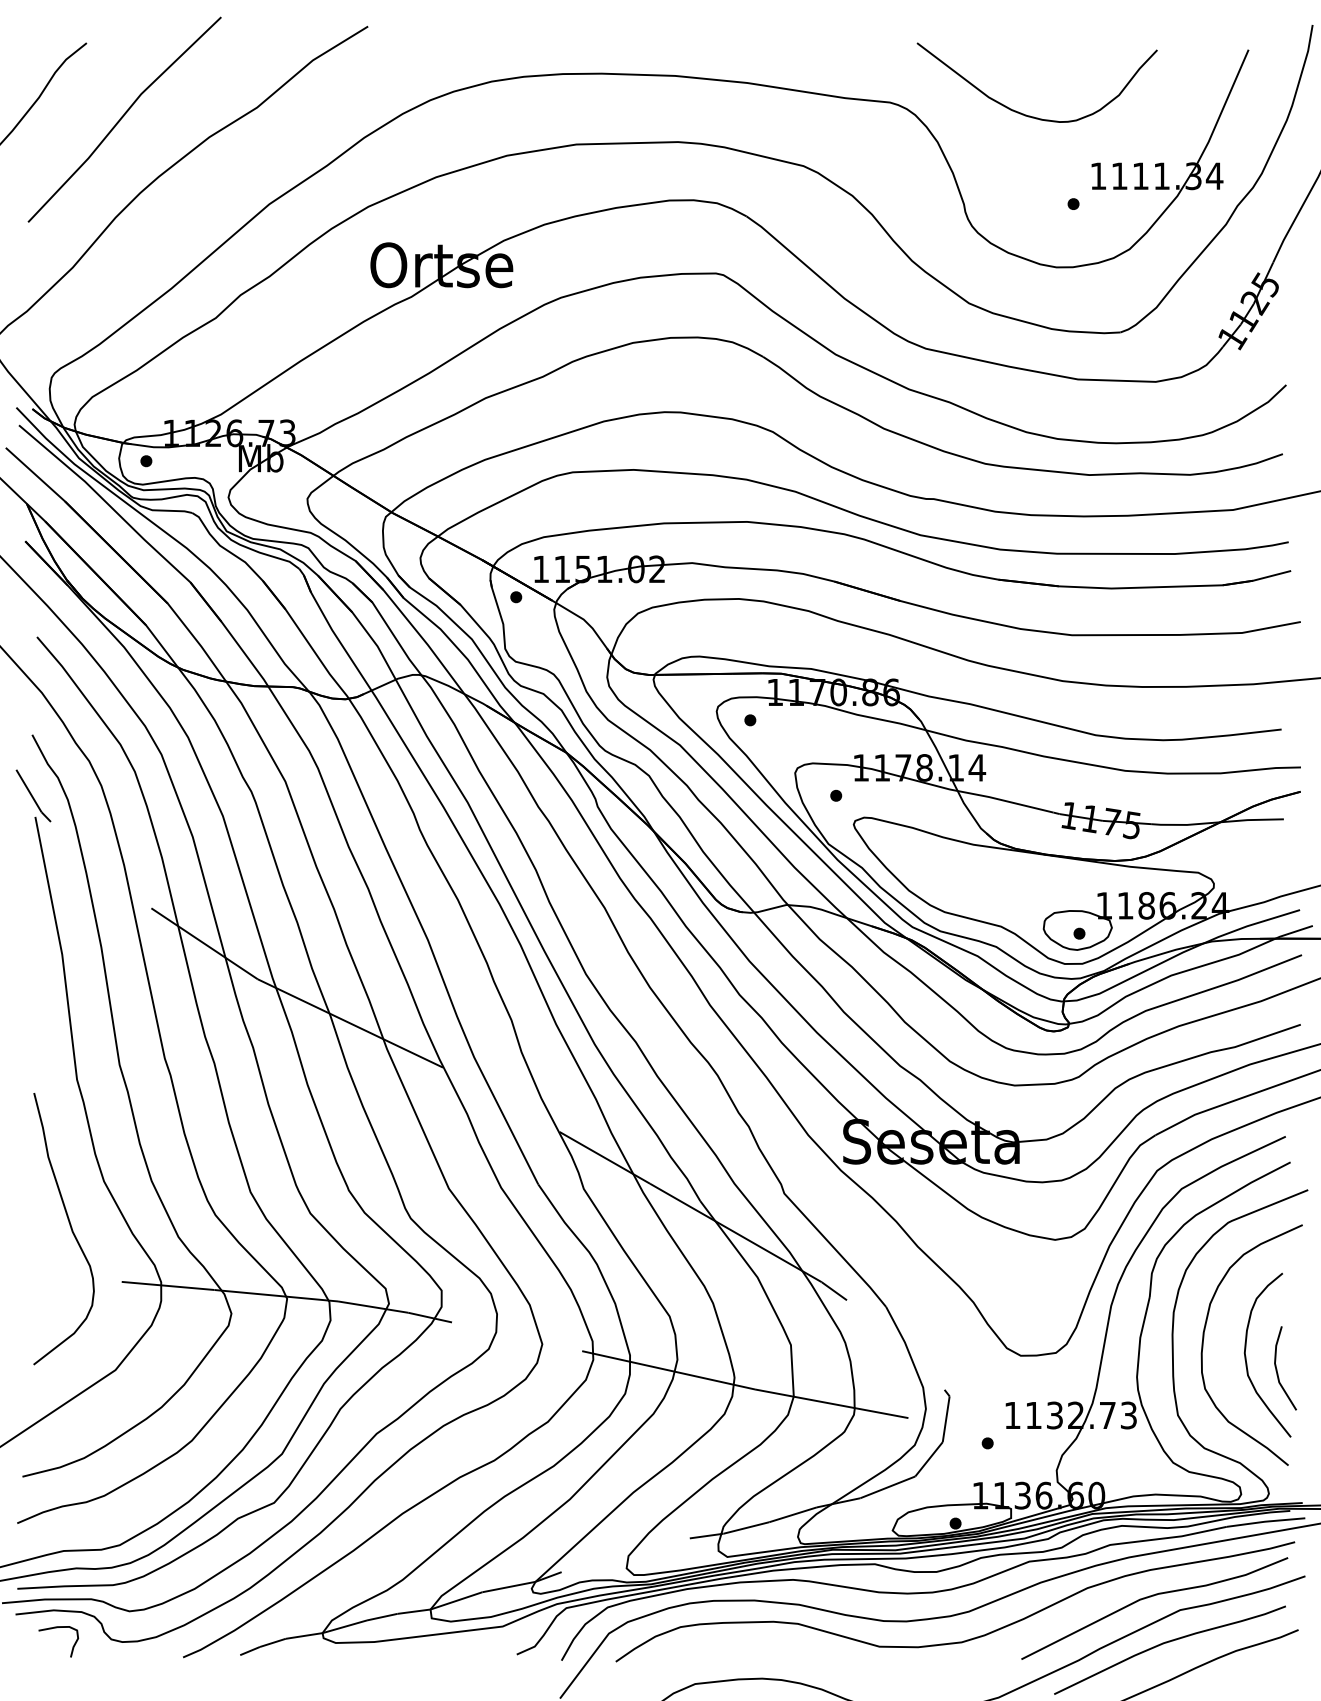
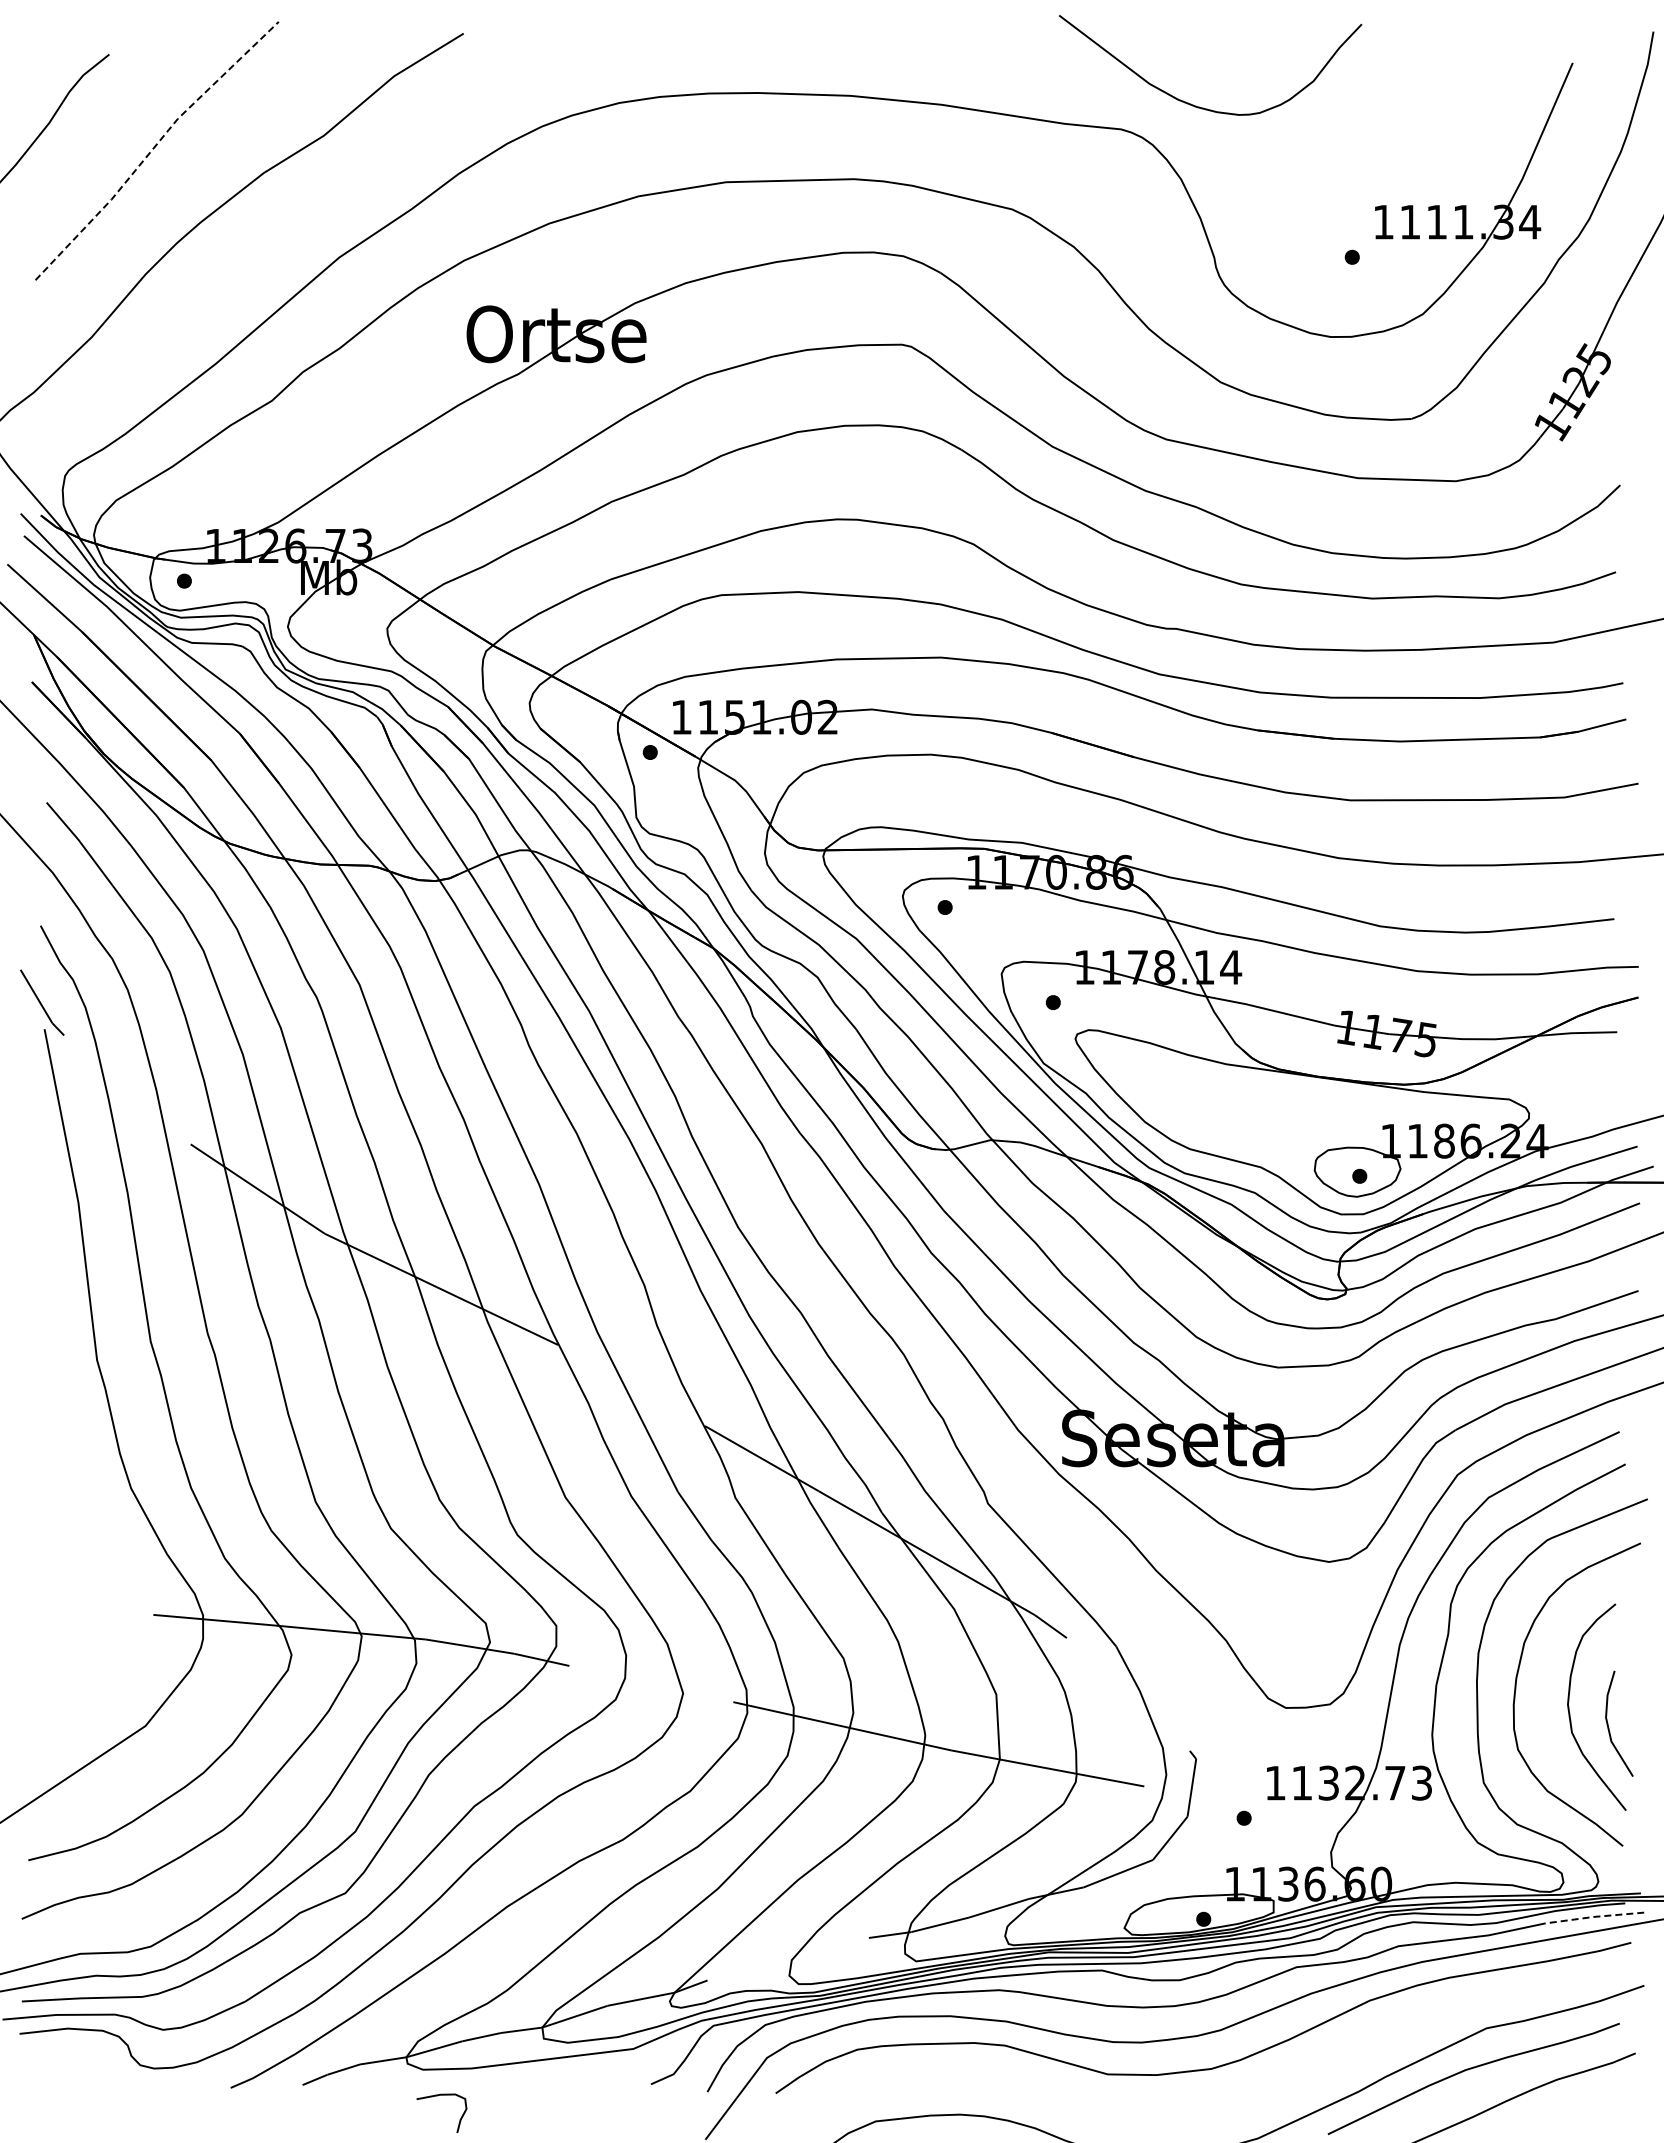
curve: (1026, 114) -> (1196, 105), moved
line: (121, 117) -> (153, 148), solid -> dashed
curve: (70, 1226) -> (88, 1545), removed
line: (1265, 1521) -> (1594, 1916), solid -> dashed
curve: (1149, 1597) -> (1448, 2012), removed
curve: (55, 1628) -> (437, 2096), moved

